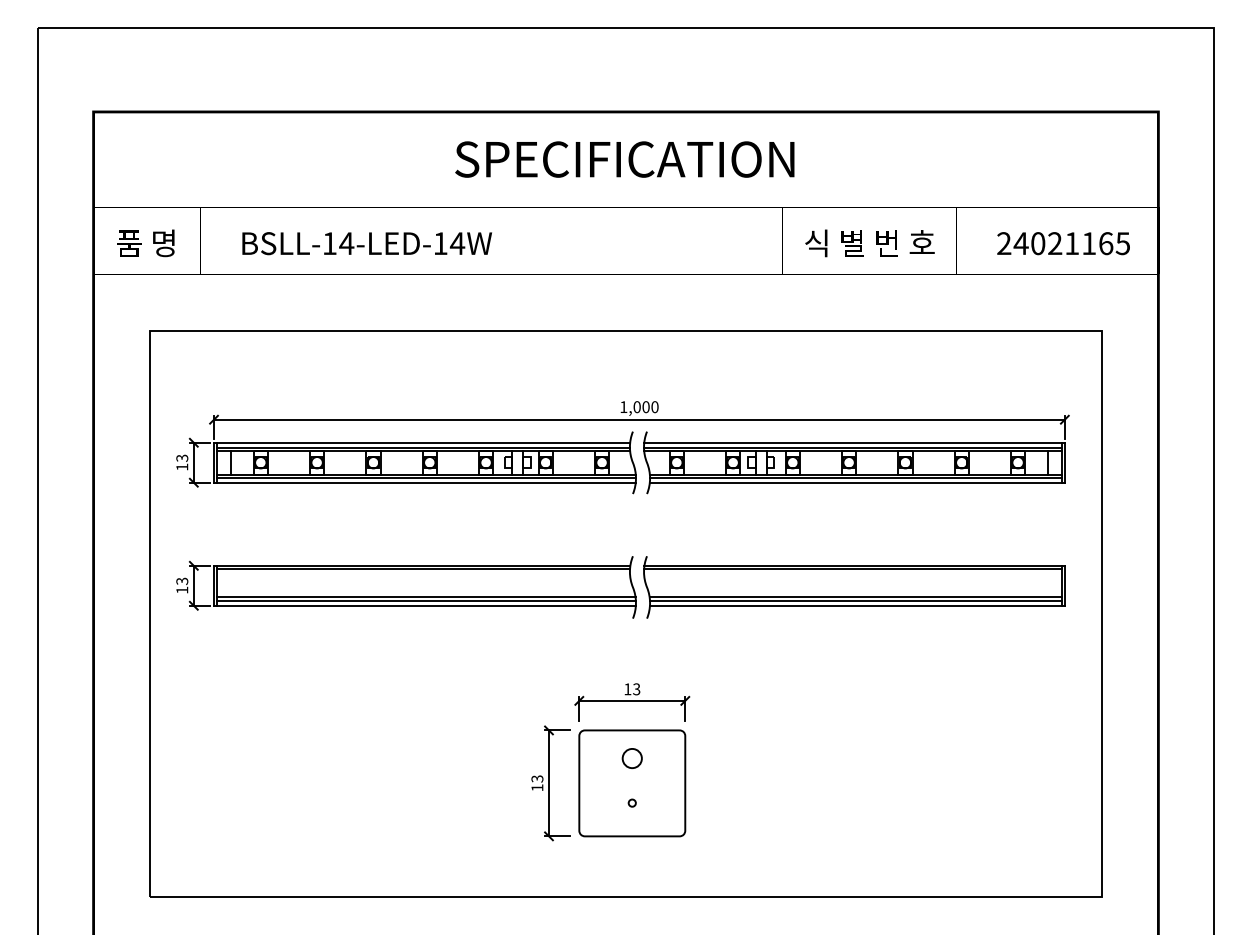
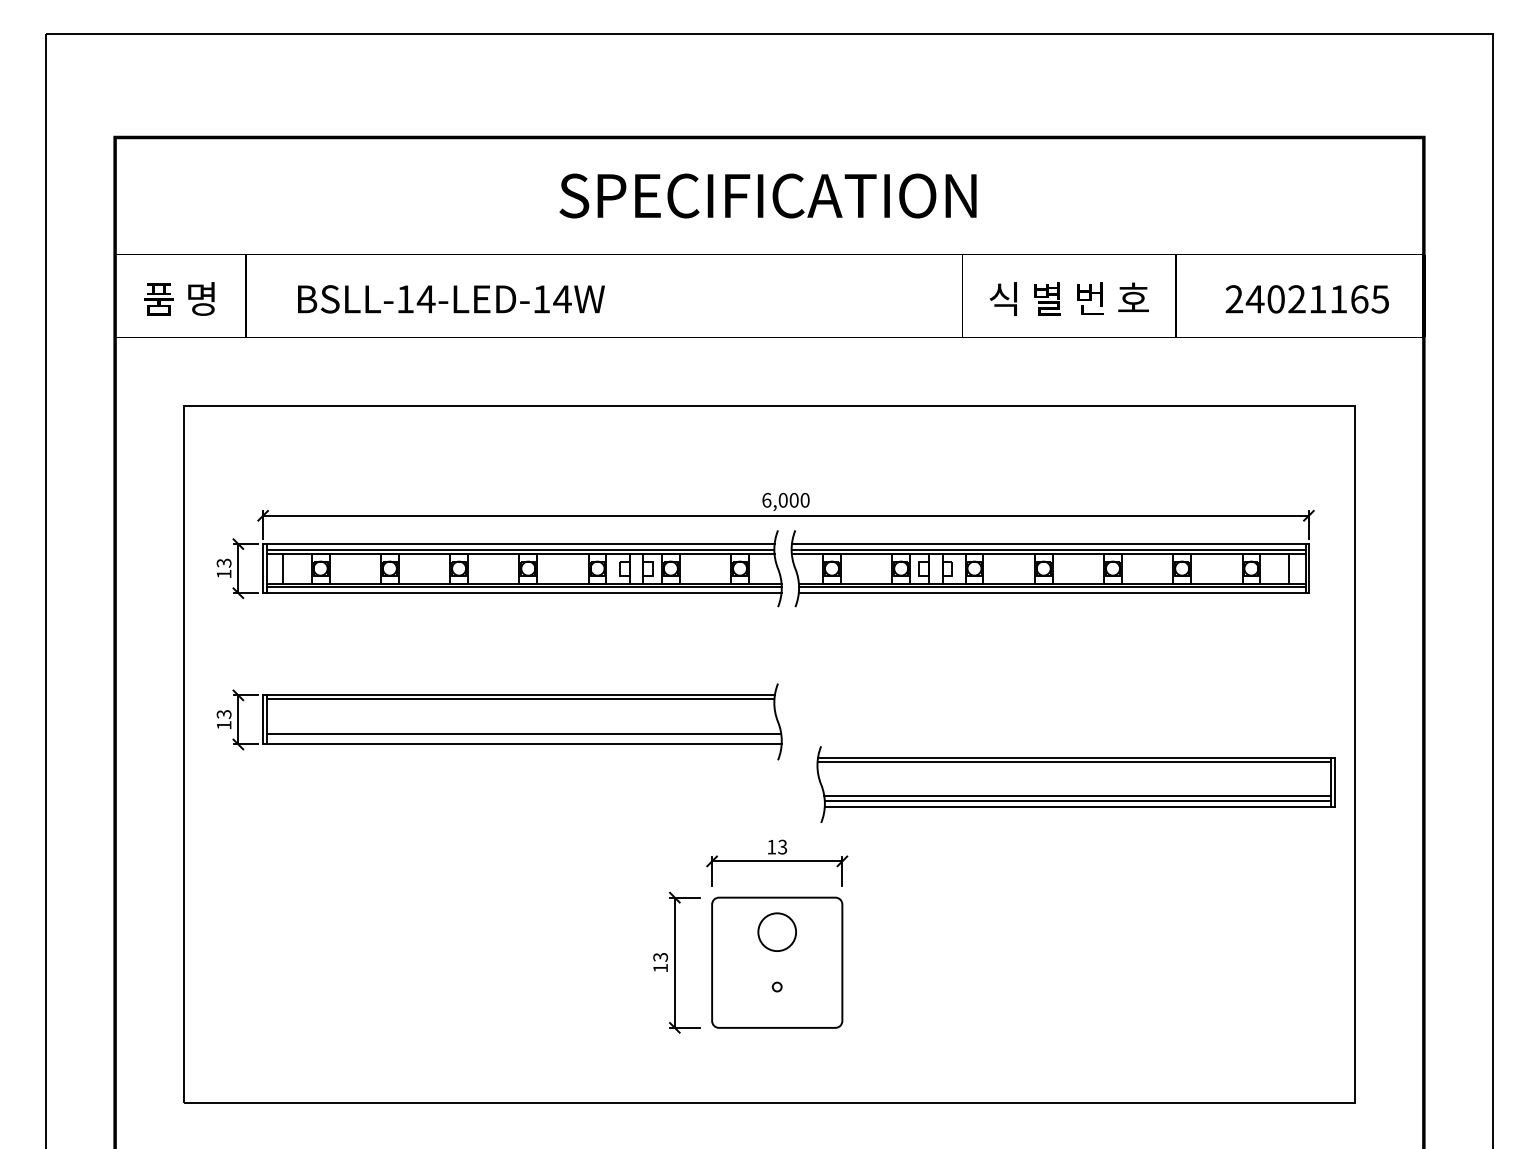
text: (623, 407) -> (766, 500), 1,000 -> 6,000
part: (854, 587) -> (1076, 784), moved
line: (425, 600) -> (523, 737), removed
circle: (631, 758) -> (776, 932), size x1.6

